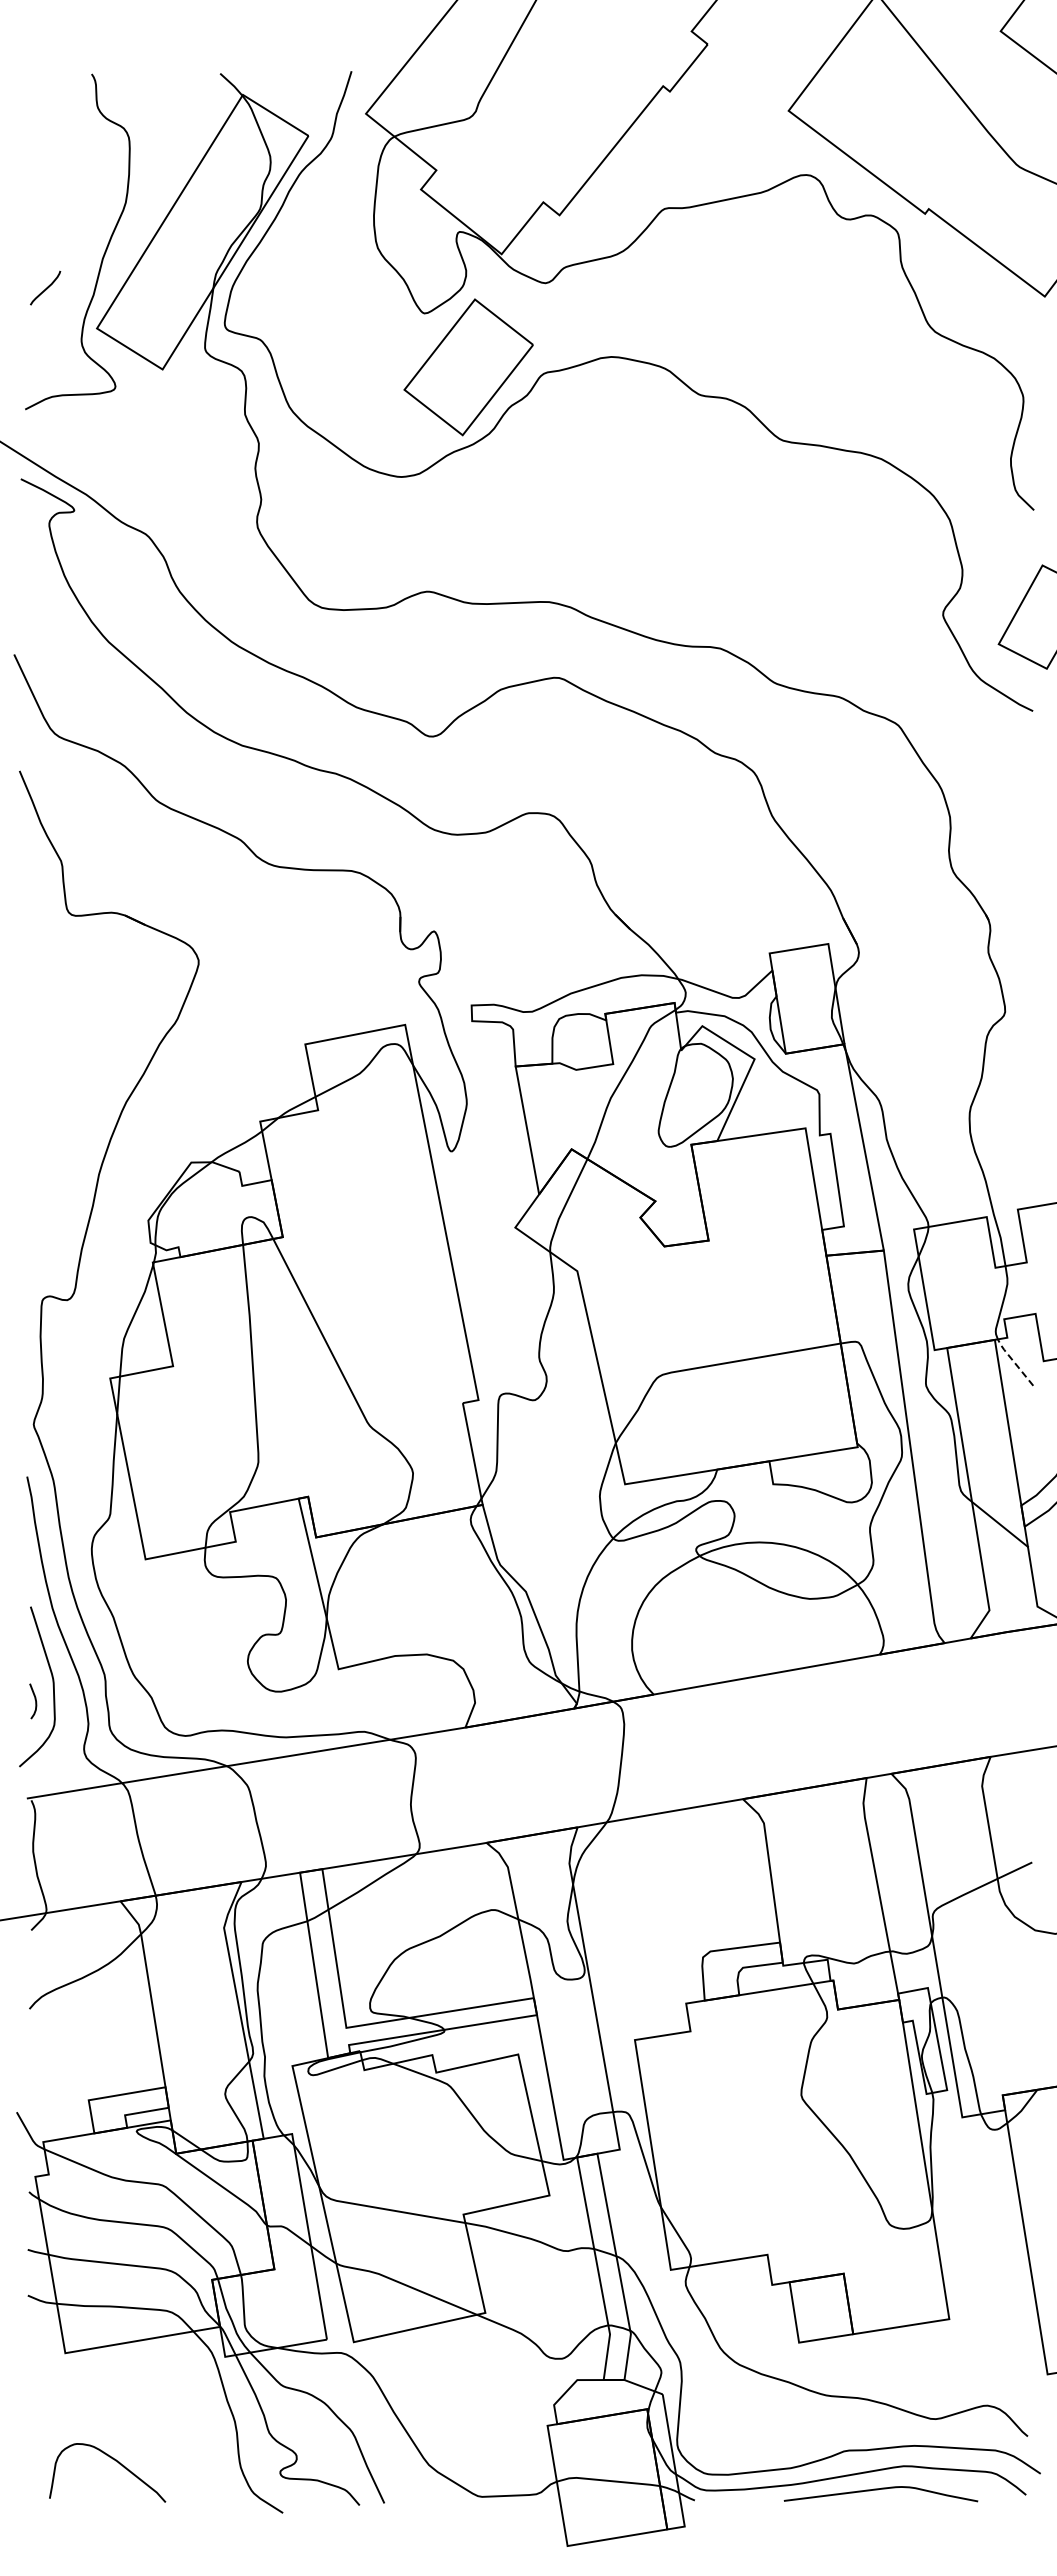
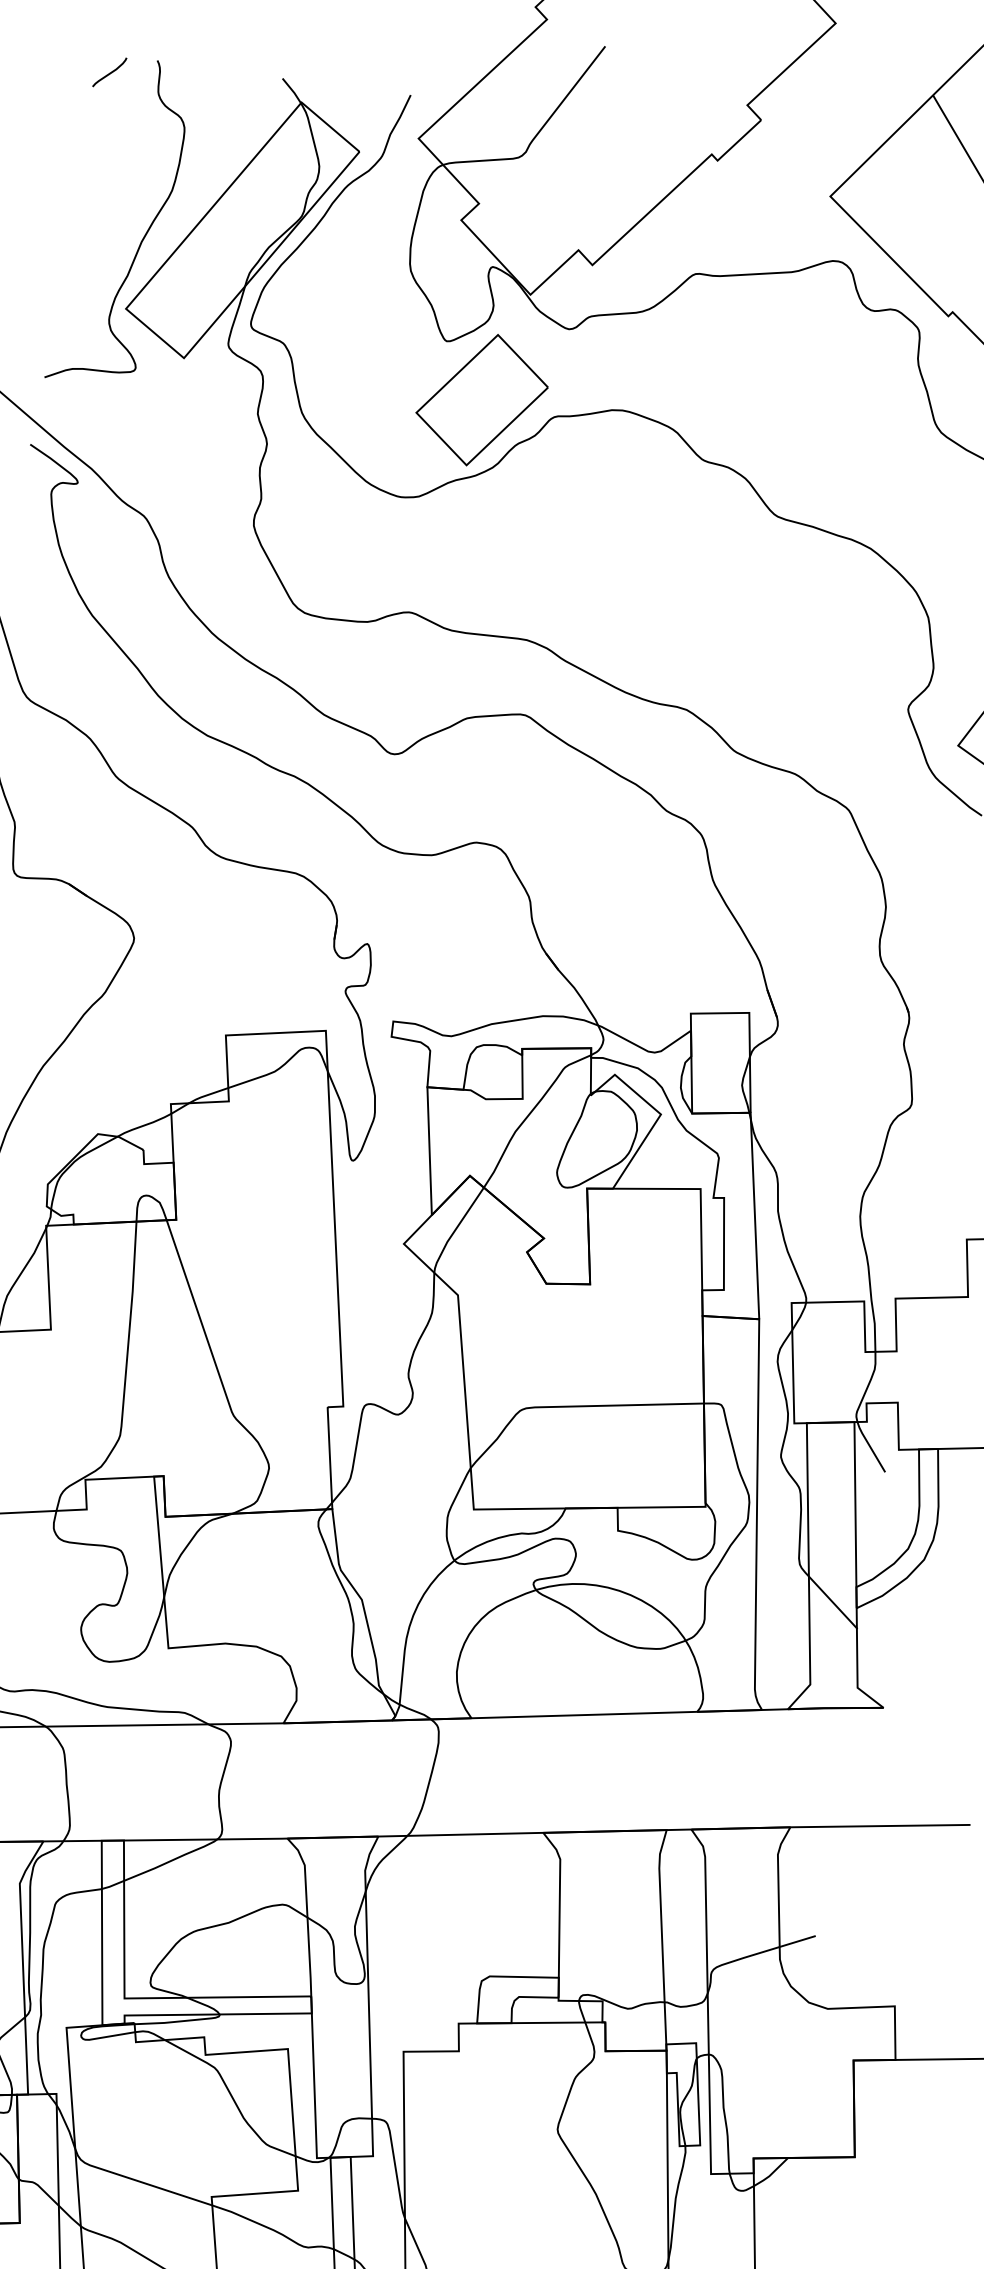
curve: (46, 287) -> (110, 71), moved
line: (1014, 1362) -> (870, 1446), dashed -> solid

